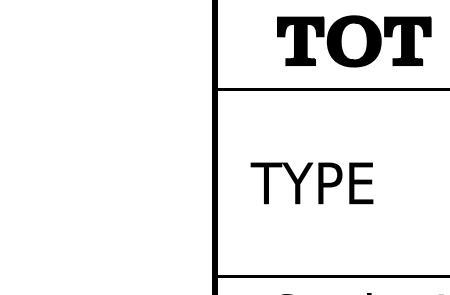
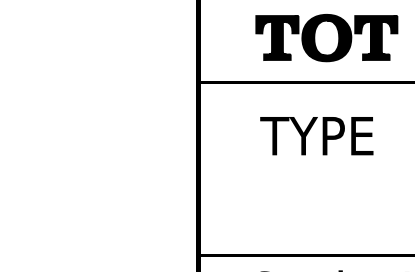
text: (311, 183) -> (316, 136), moved

